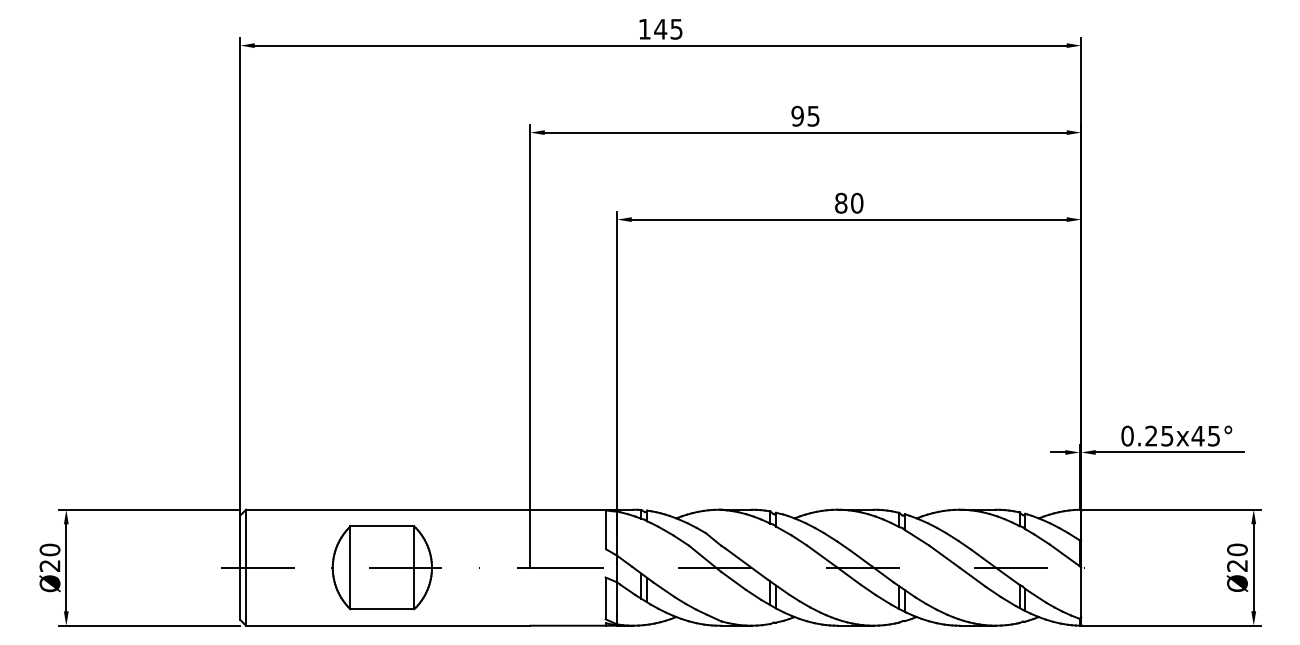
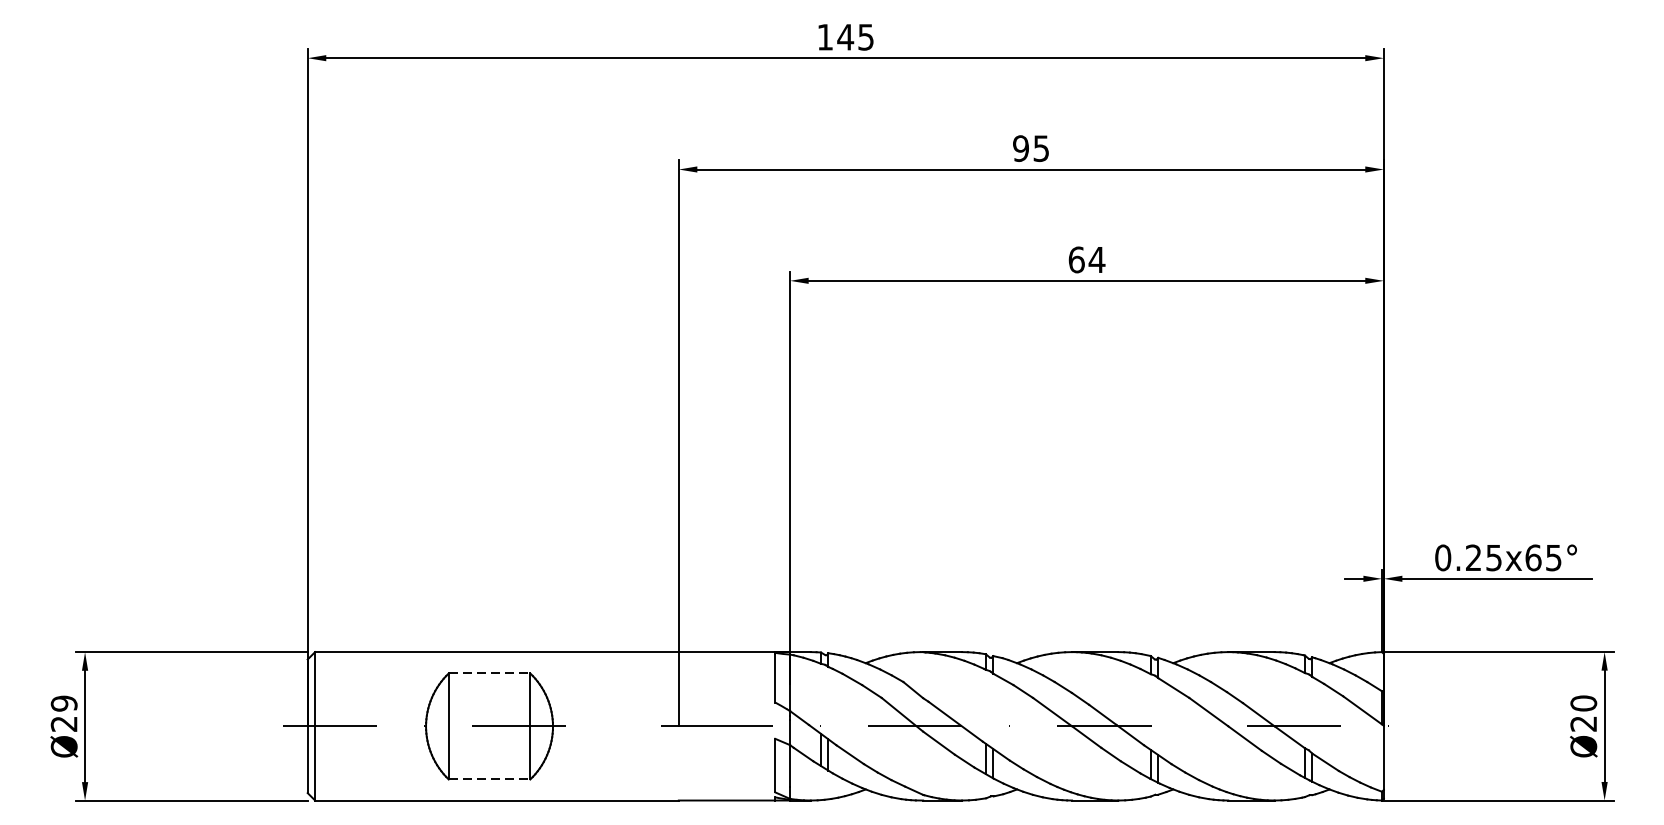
text: (849, 202) -> (1087, 258), 80 -> 64
text: (1197, 435) -> (1532, 557), 0.25x45° -> 0.25x65°
line: (382, 526) -> (489, 673), solid -> dashed
text: (49, 549) -> (63, 702), Ø20 -> Ø29
line: (382, 609) -> (489, 779), solid -> dashed

